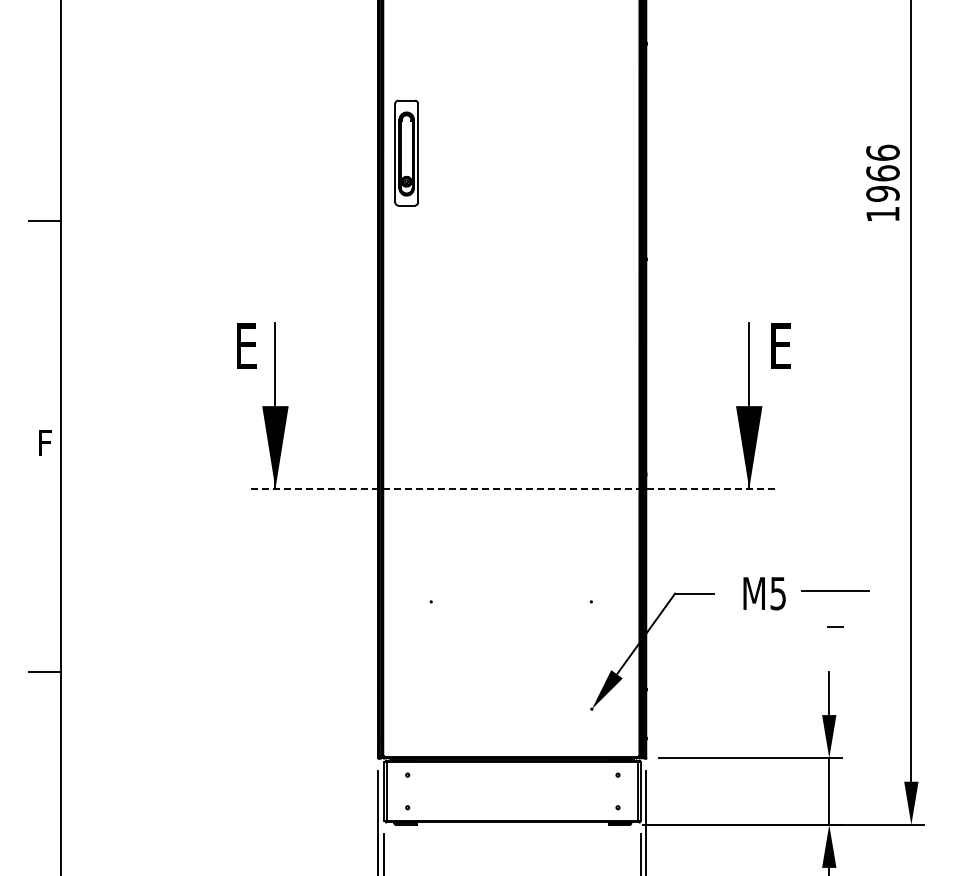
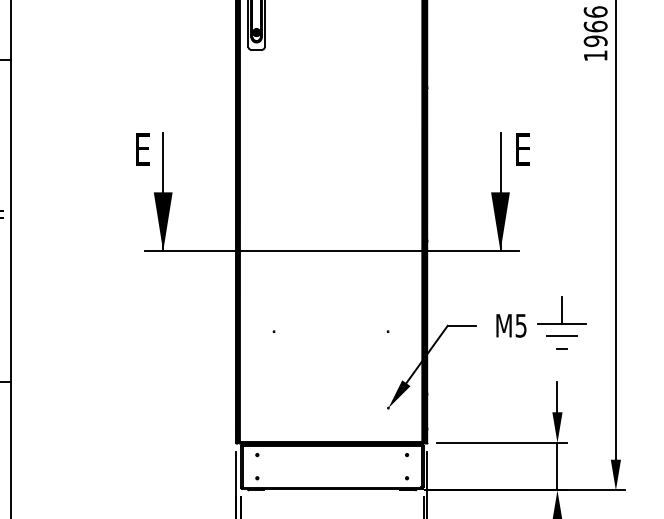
line: (512, 488) -> (331, 250), dashed -> solid
line: (835, 571) -> (561, 310), added
line: (835, 608) -> (561, 336), added

